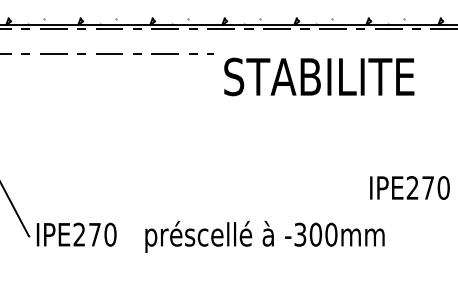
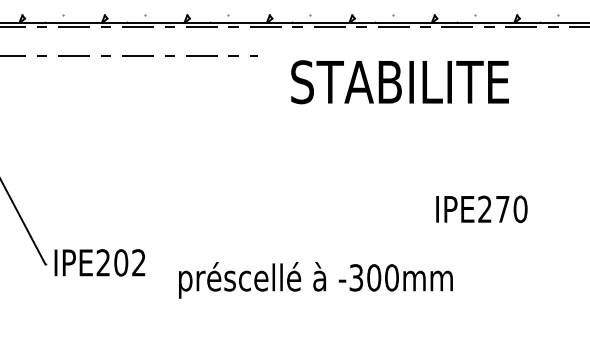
text: (318, 77) -> (399, 82), moved
text: (102, 234) -> (129, 262), IPE270 -> IPE202
text: (264, 237) -> (315, 280), moved

